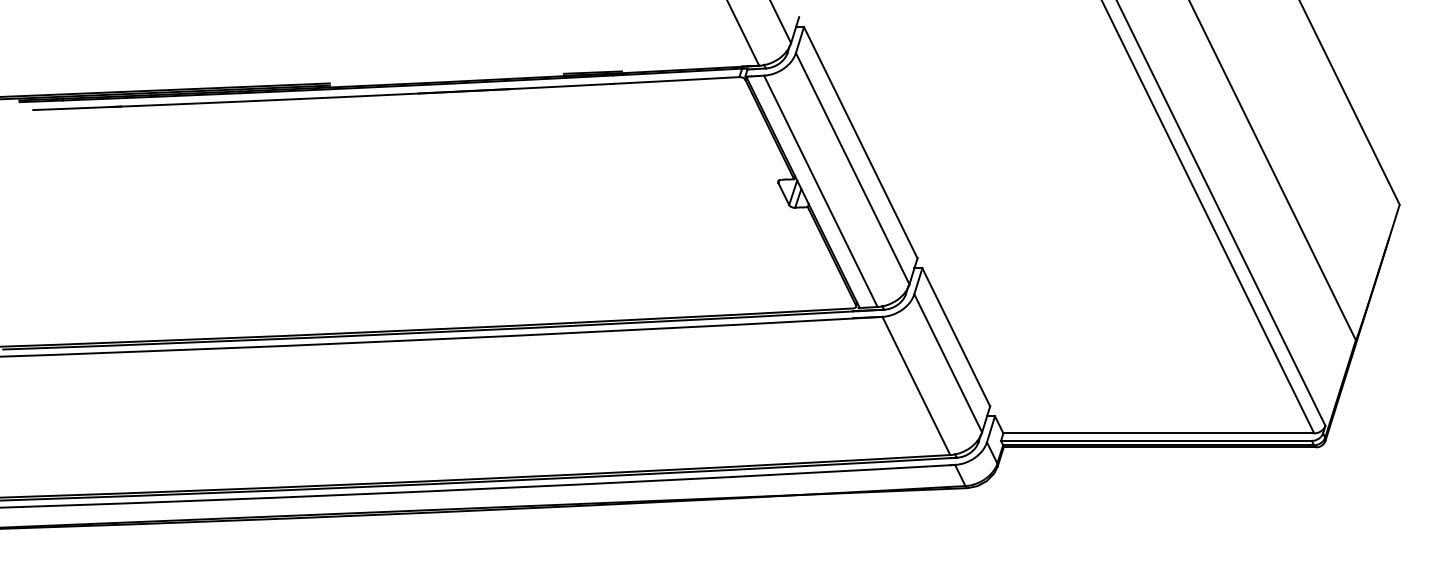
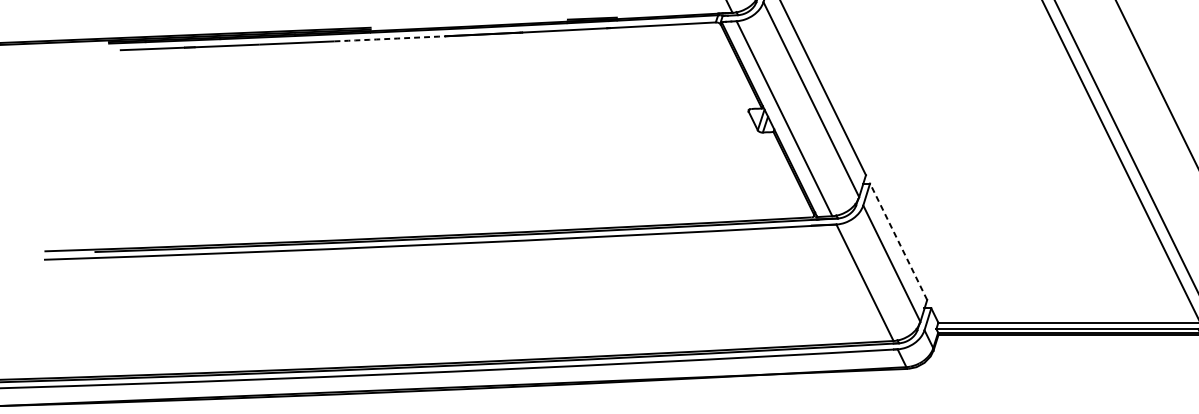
arc: (353, 96) -> (390, 38), solid -> dashed
line: (956, 337) -> (898, 241), solid -> dashed

